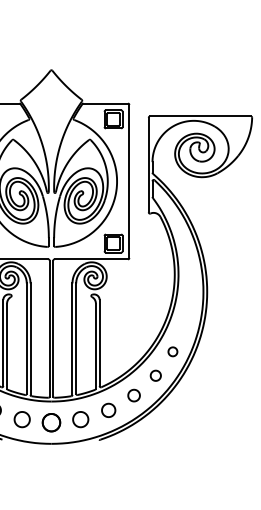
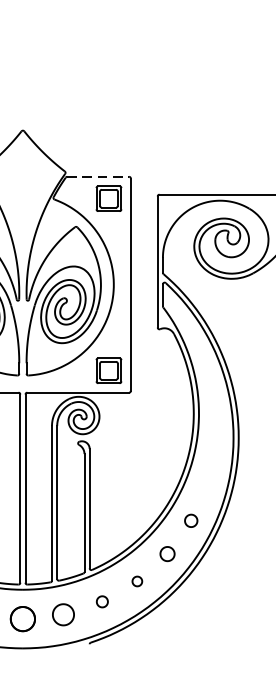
line: (106, 103) -> (99, 176), solid -> dashed
part: (133, 395) -> (136, 581), size x0.6
part: (108, 409) -> (101, 600), size x0.6

